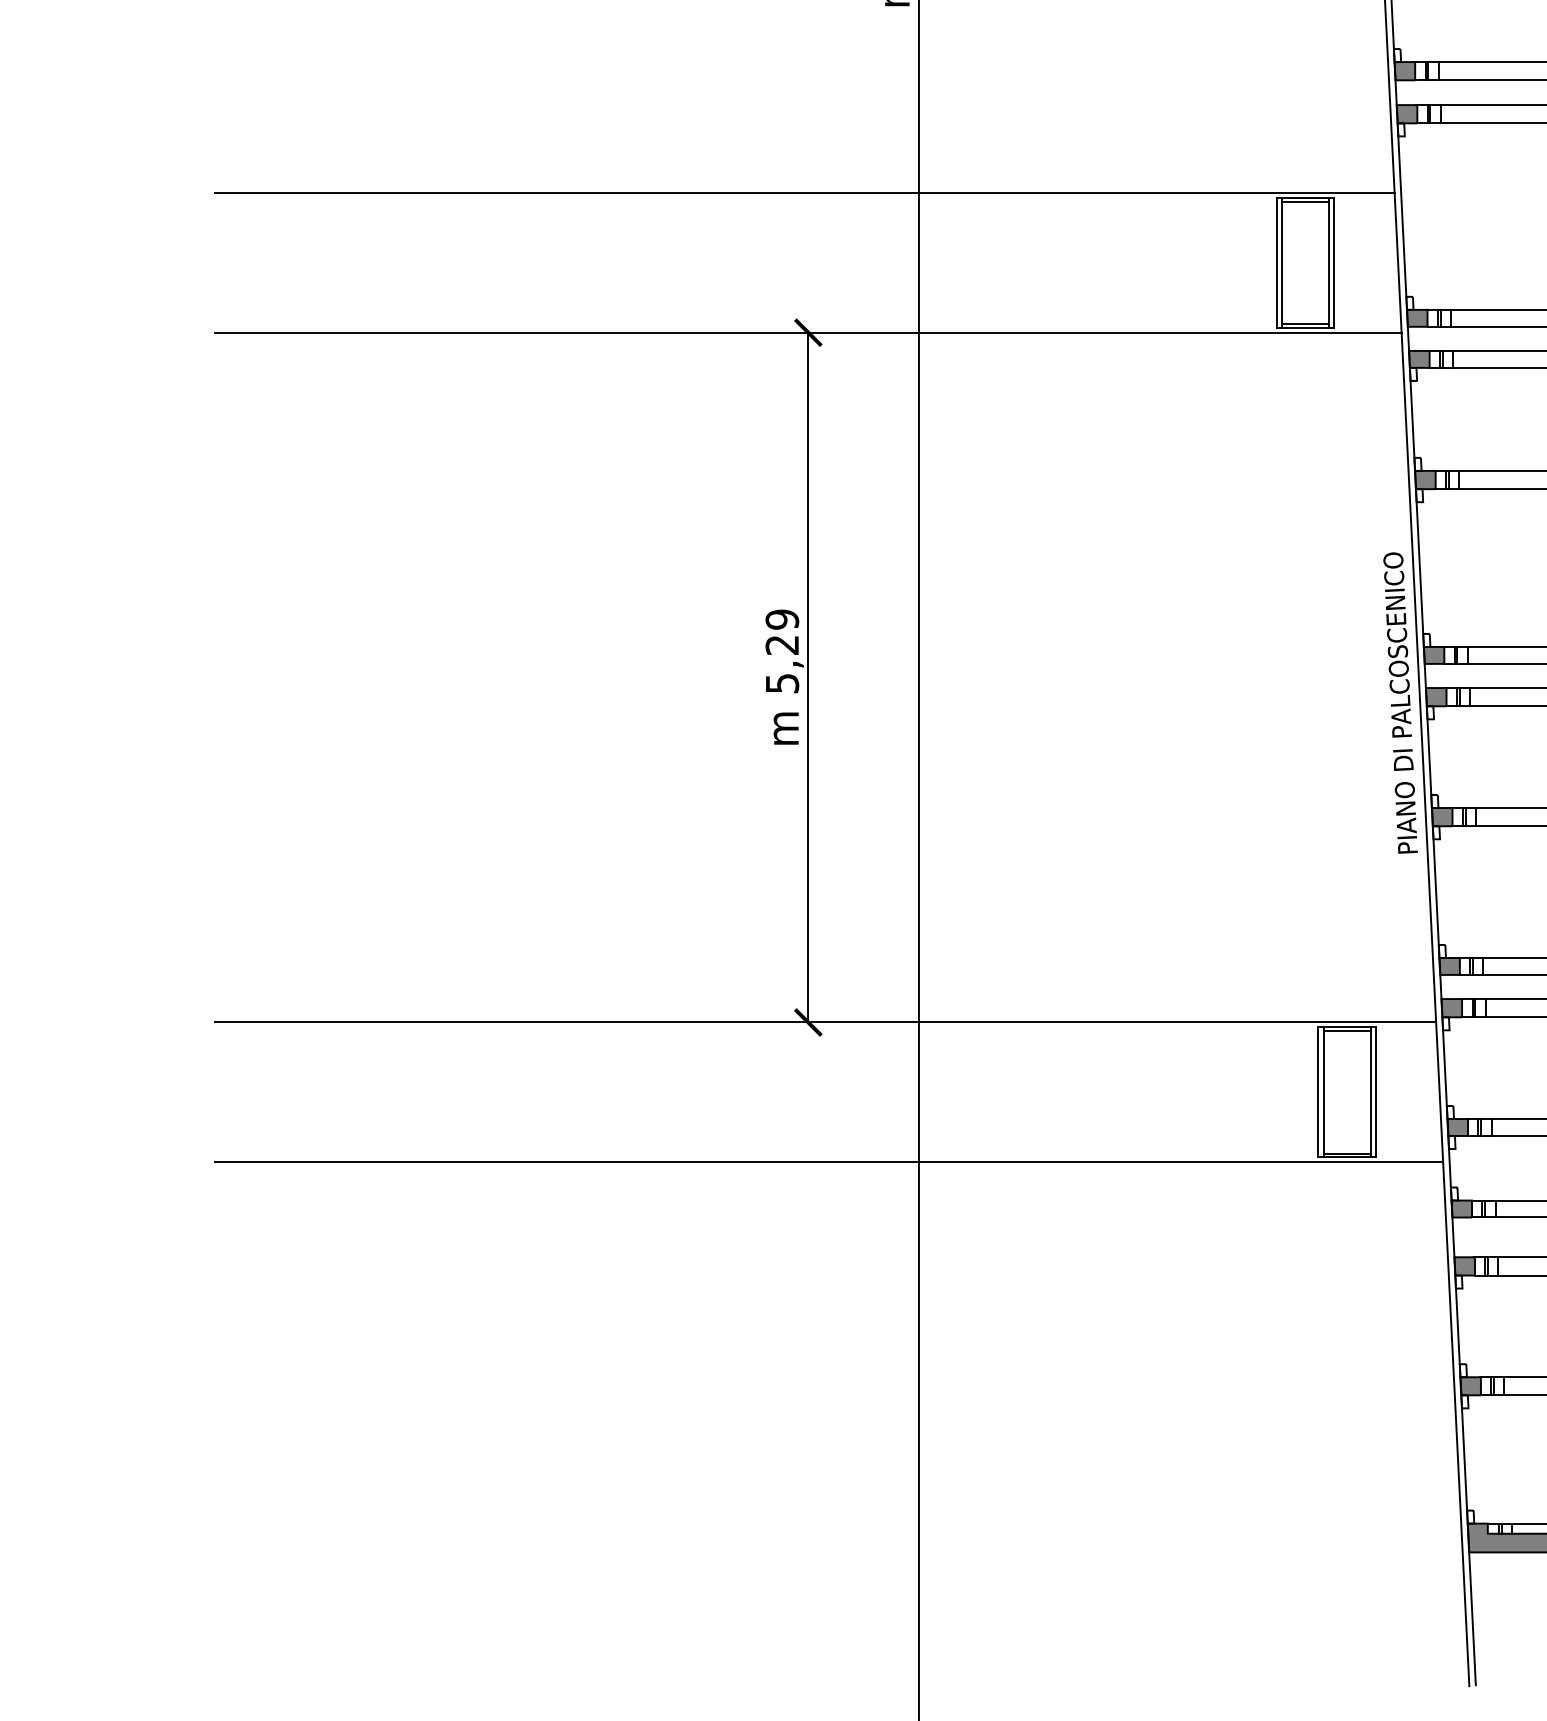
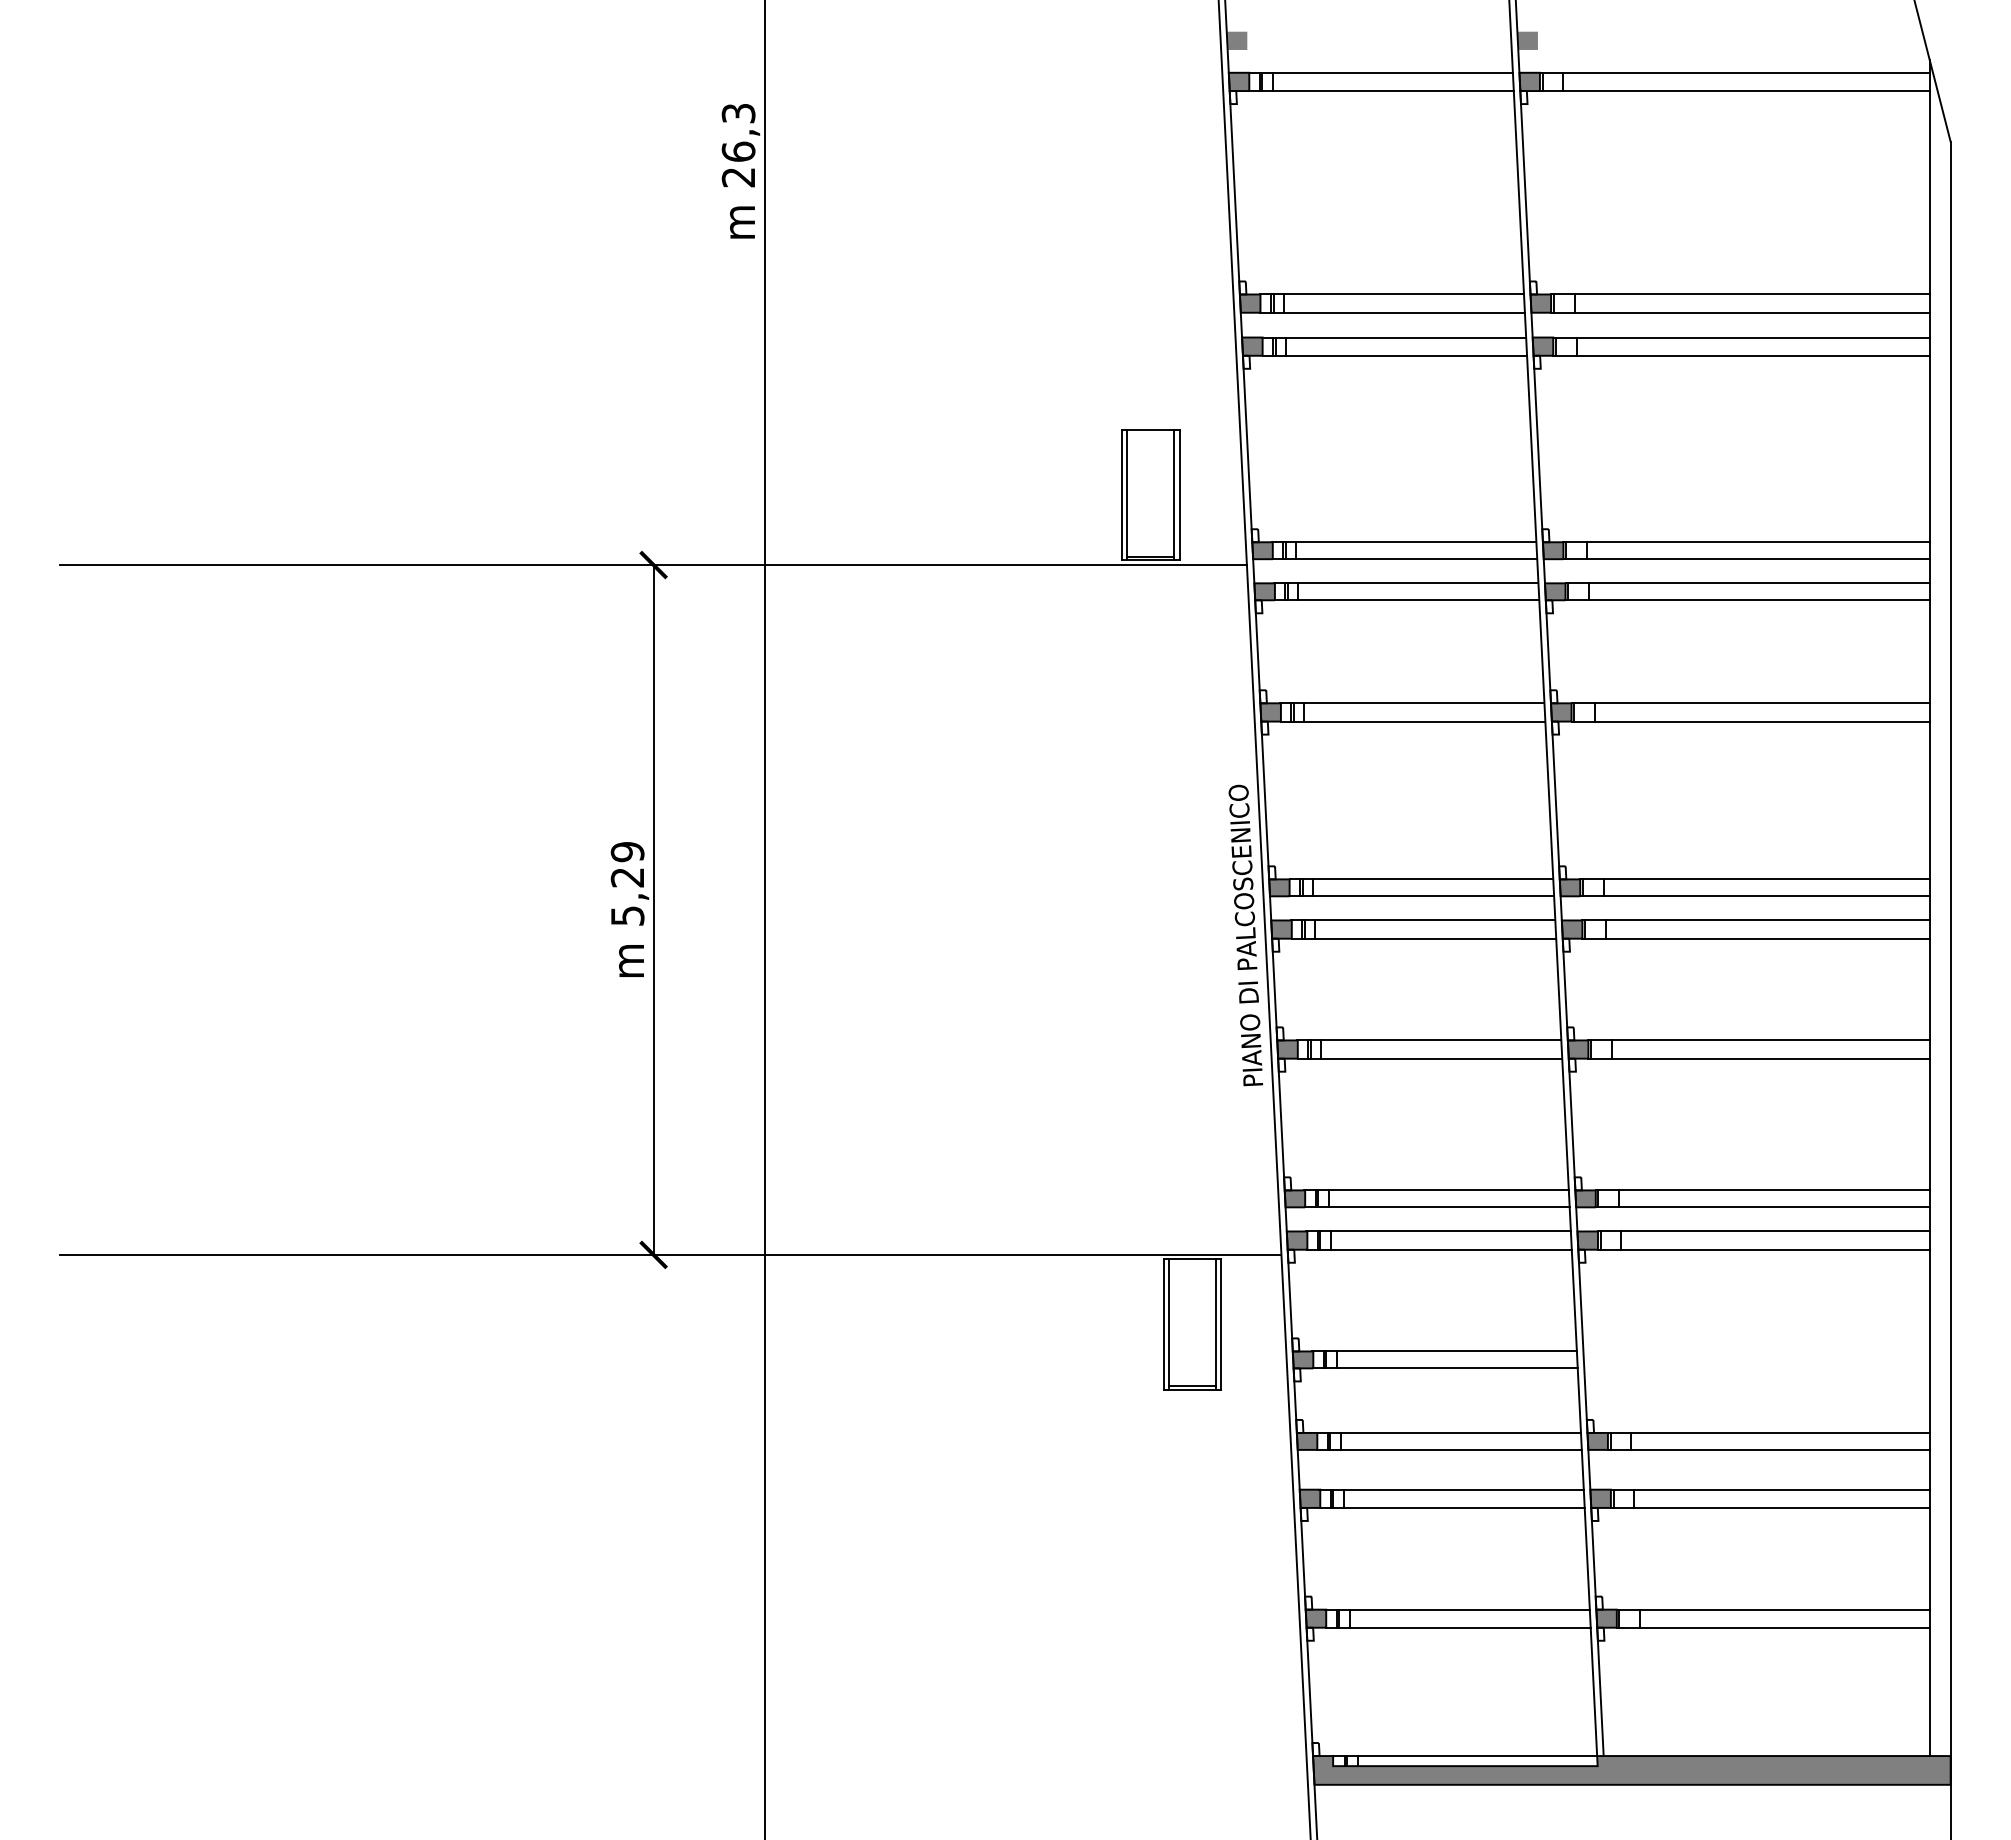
line: (804, 193) -> (649, 425), removed
line: (1305, 201) -> (1150, 433), removed
line: (1346, 1031) -> (1191, 1263), removed
line: (829, 1162) -> (674, 1394), removed

